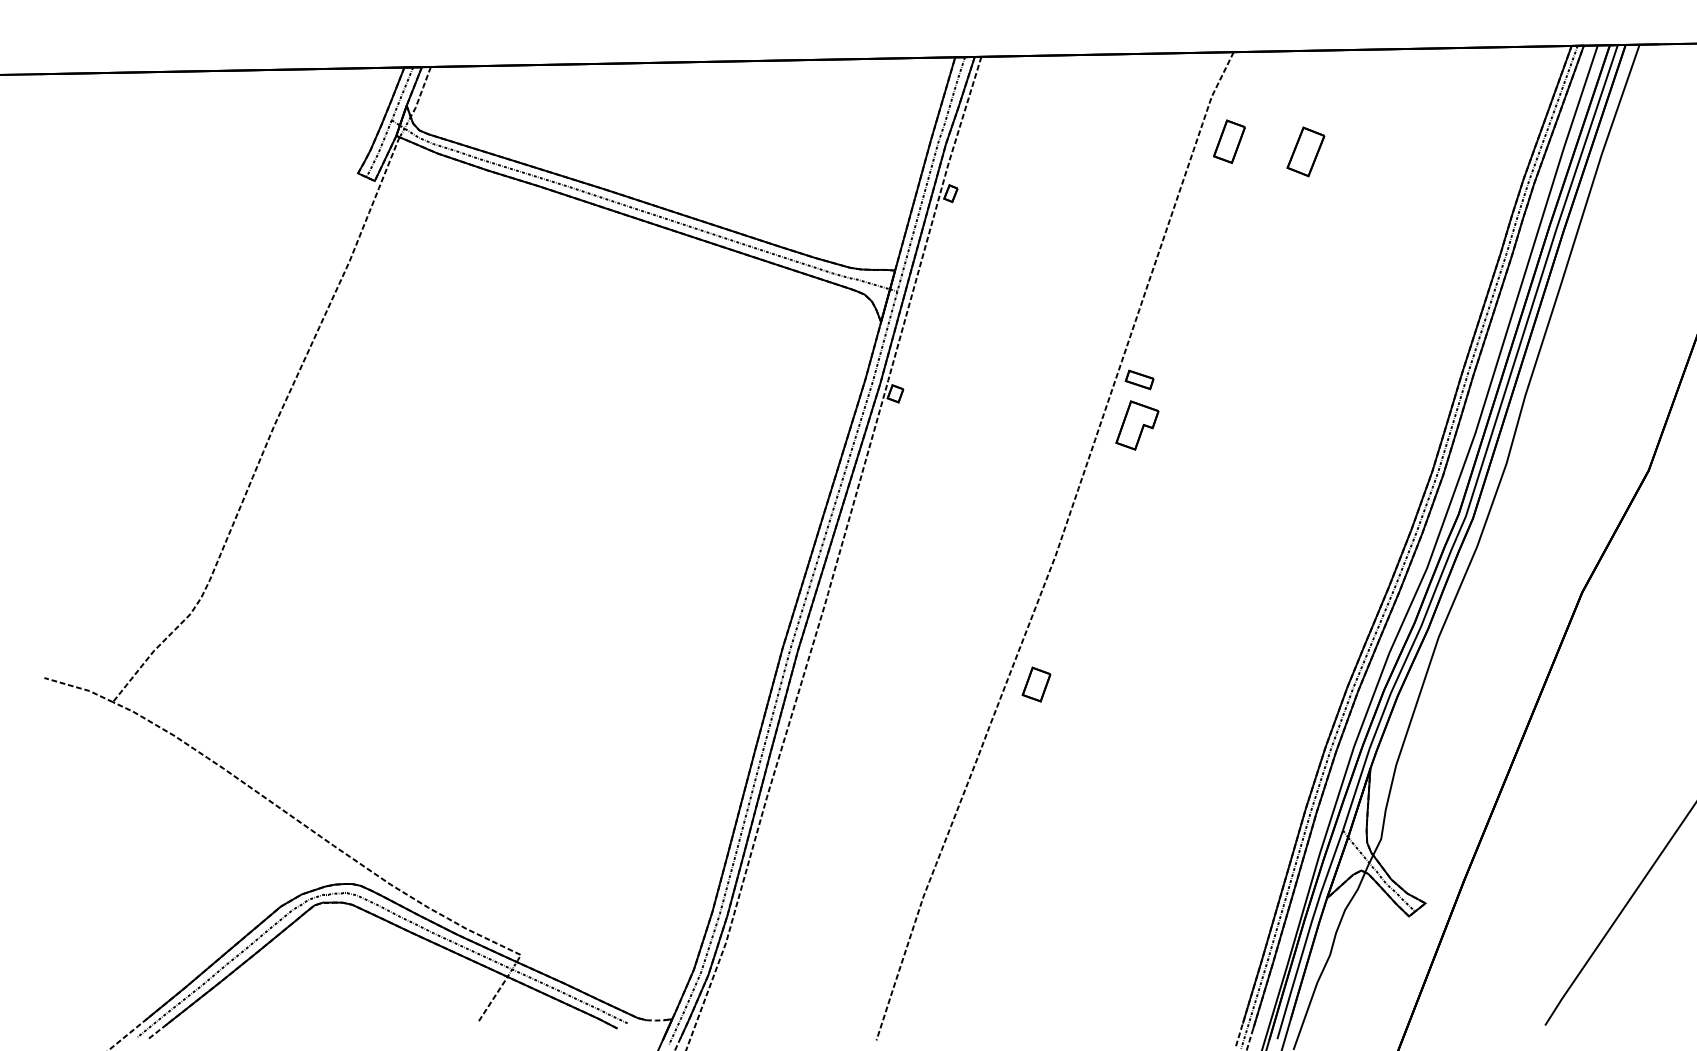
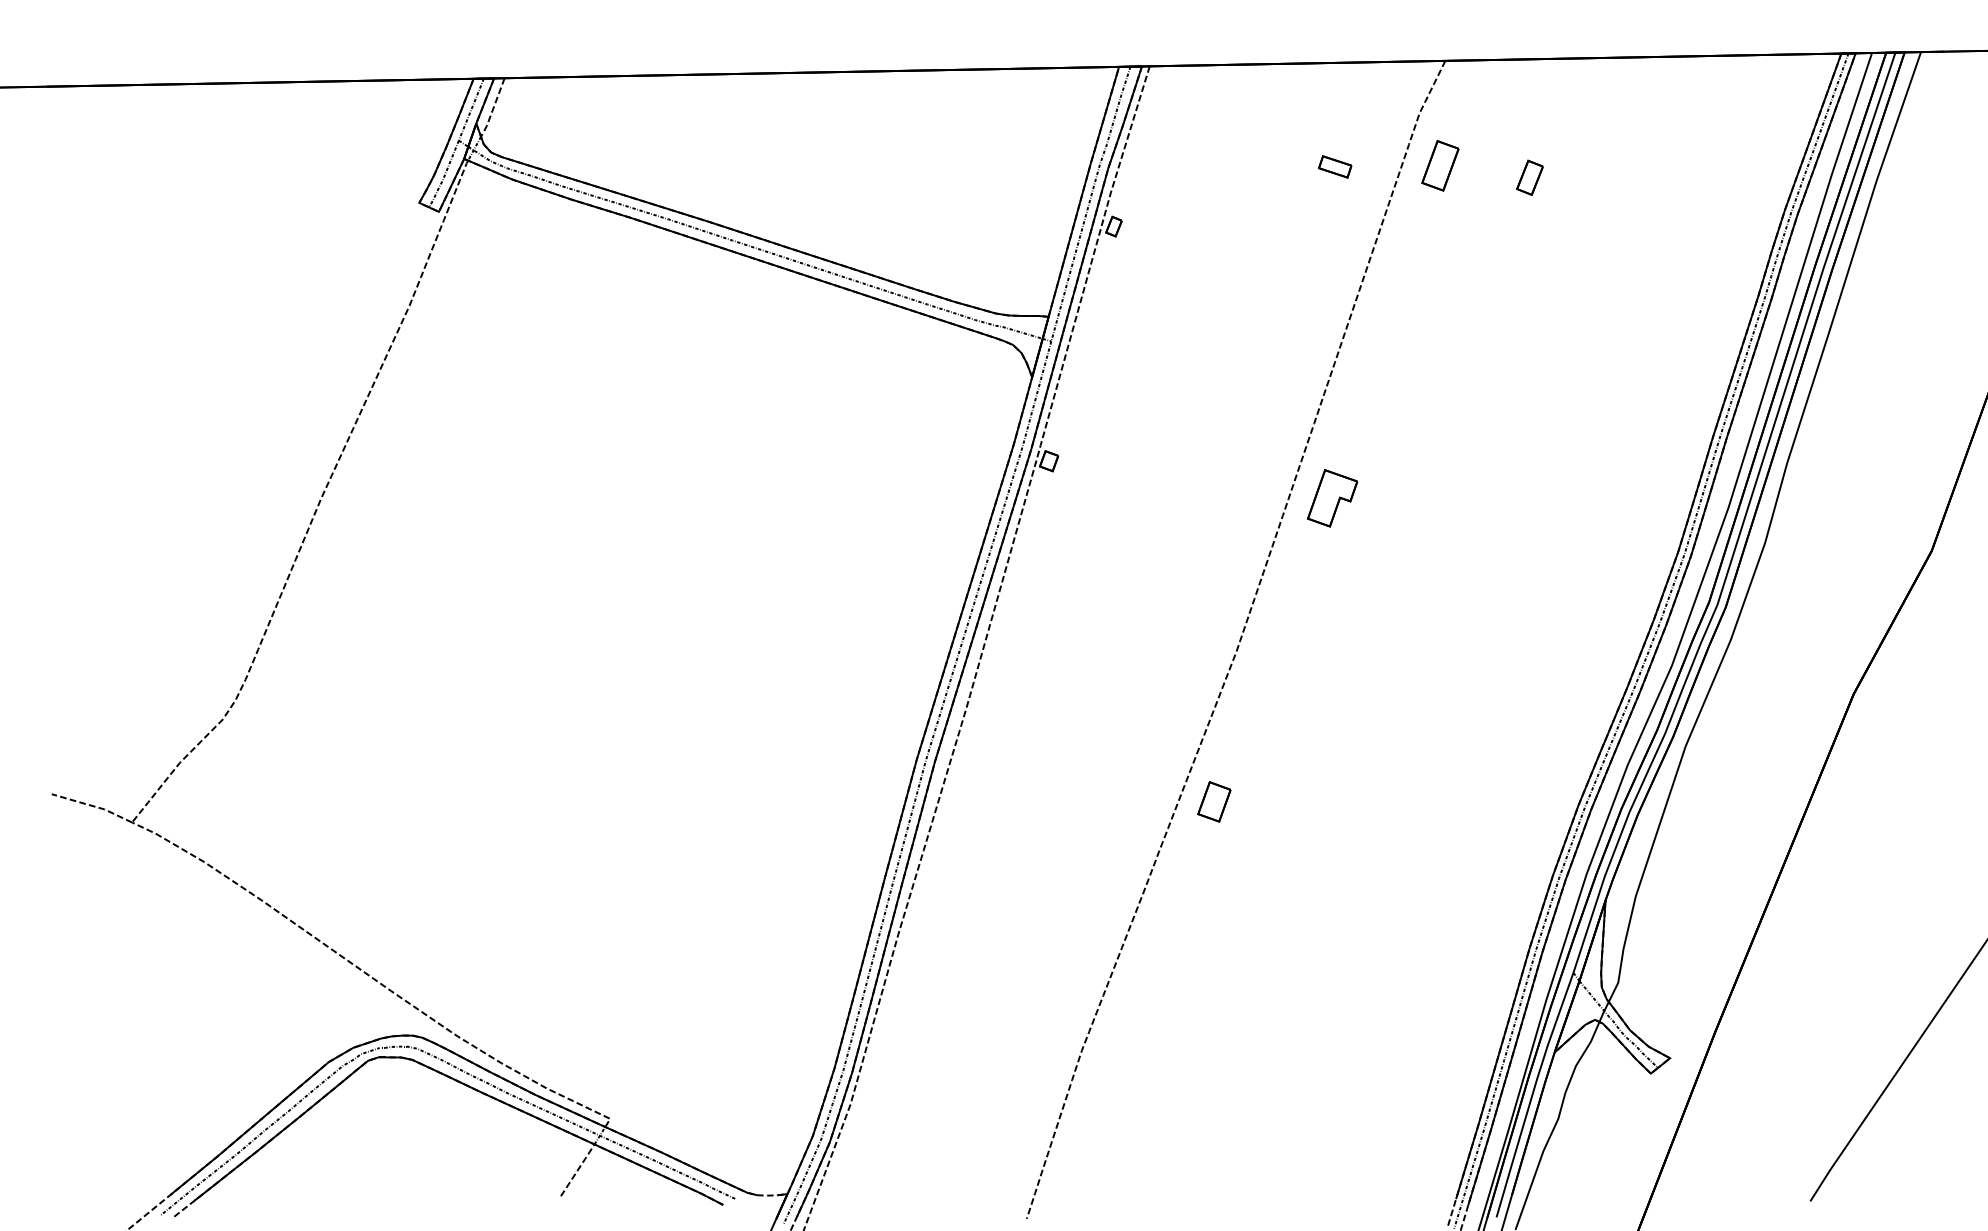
part: (1305, 151) -> (1529, 177), size x0.6
part: (1139, 379) -> (1335, 166), moved

